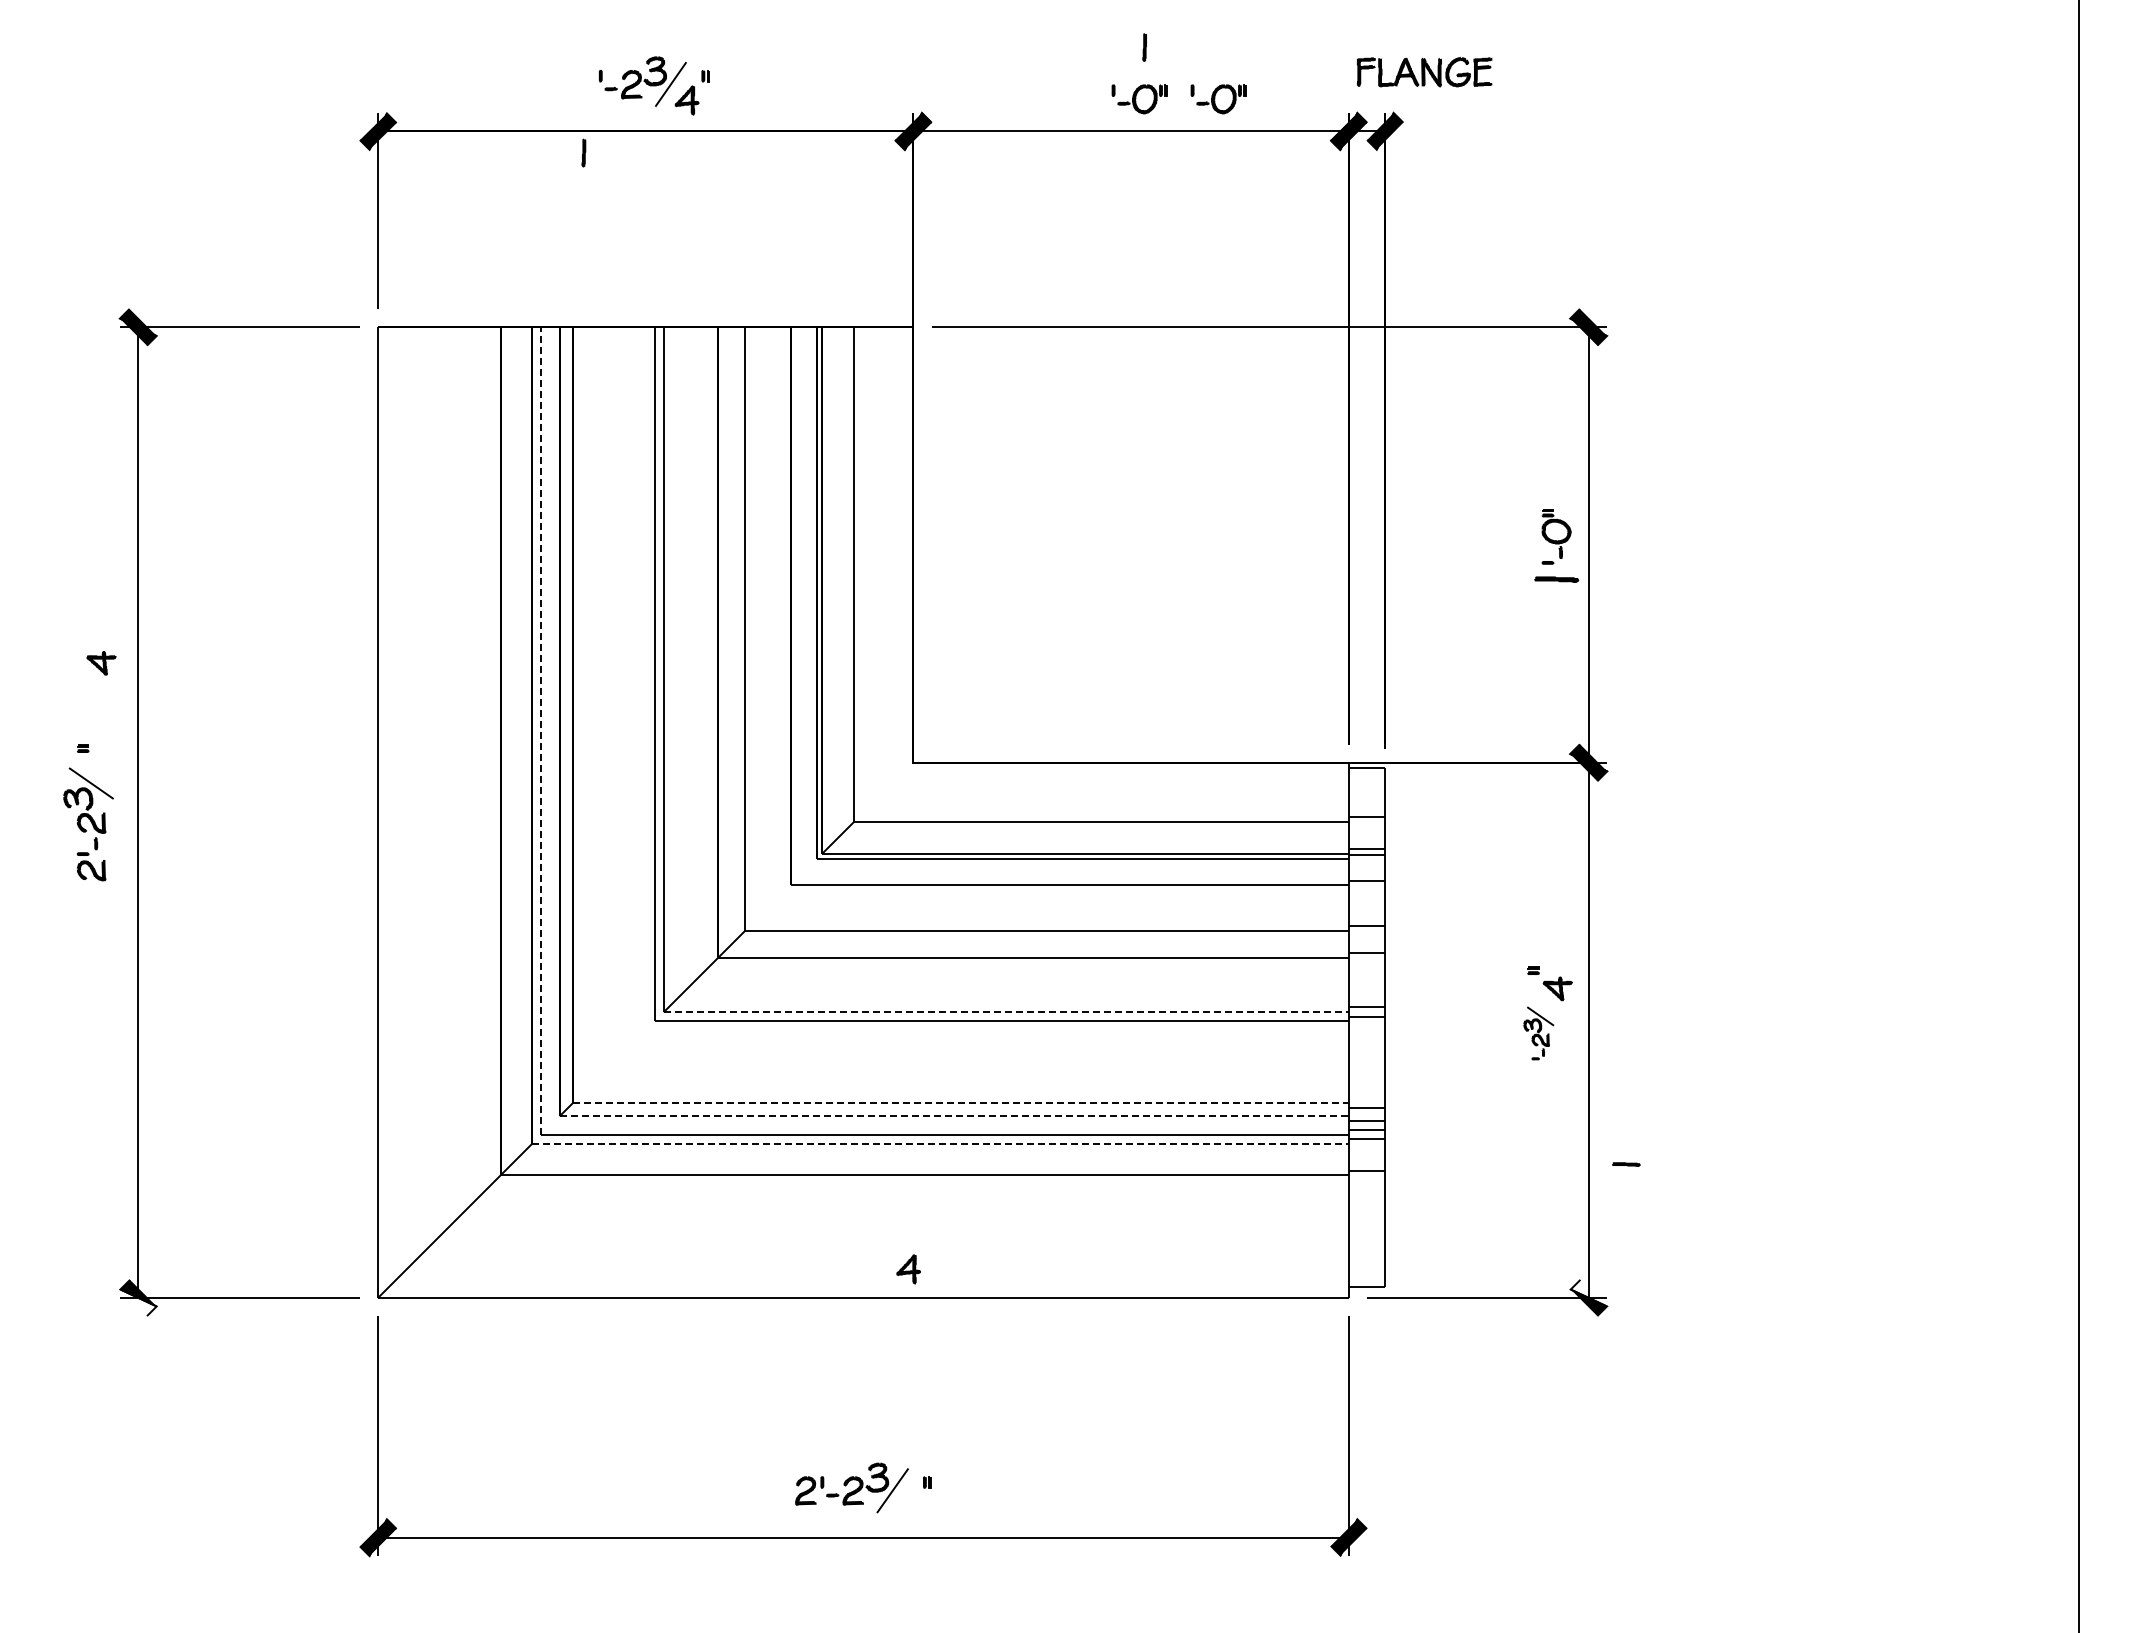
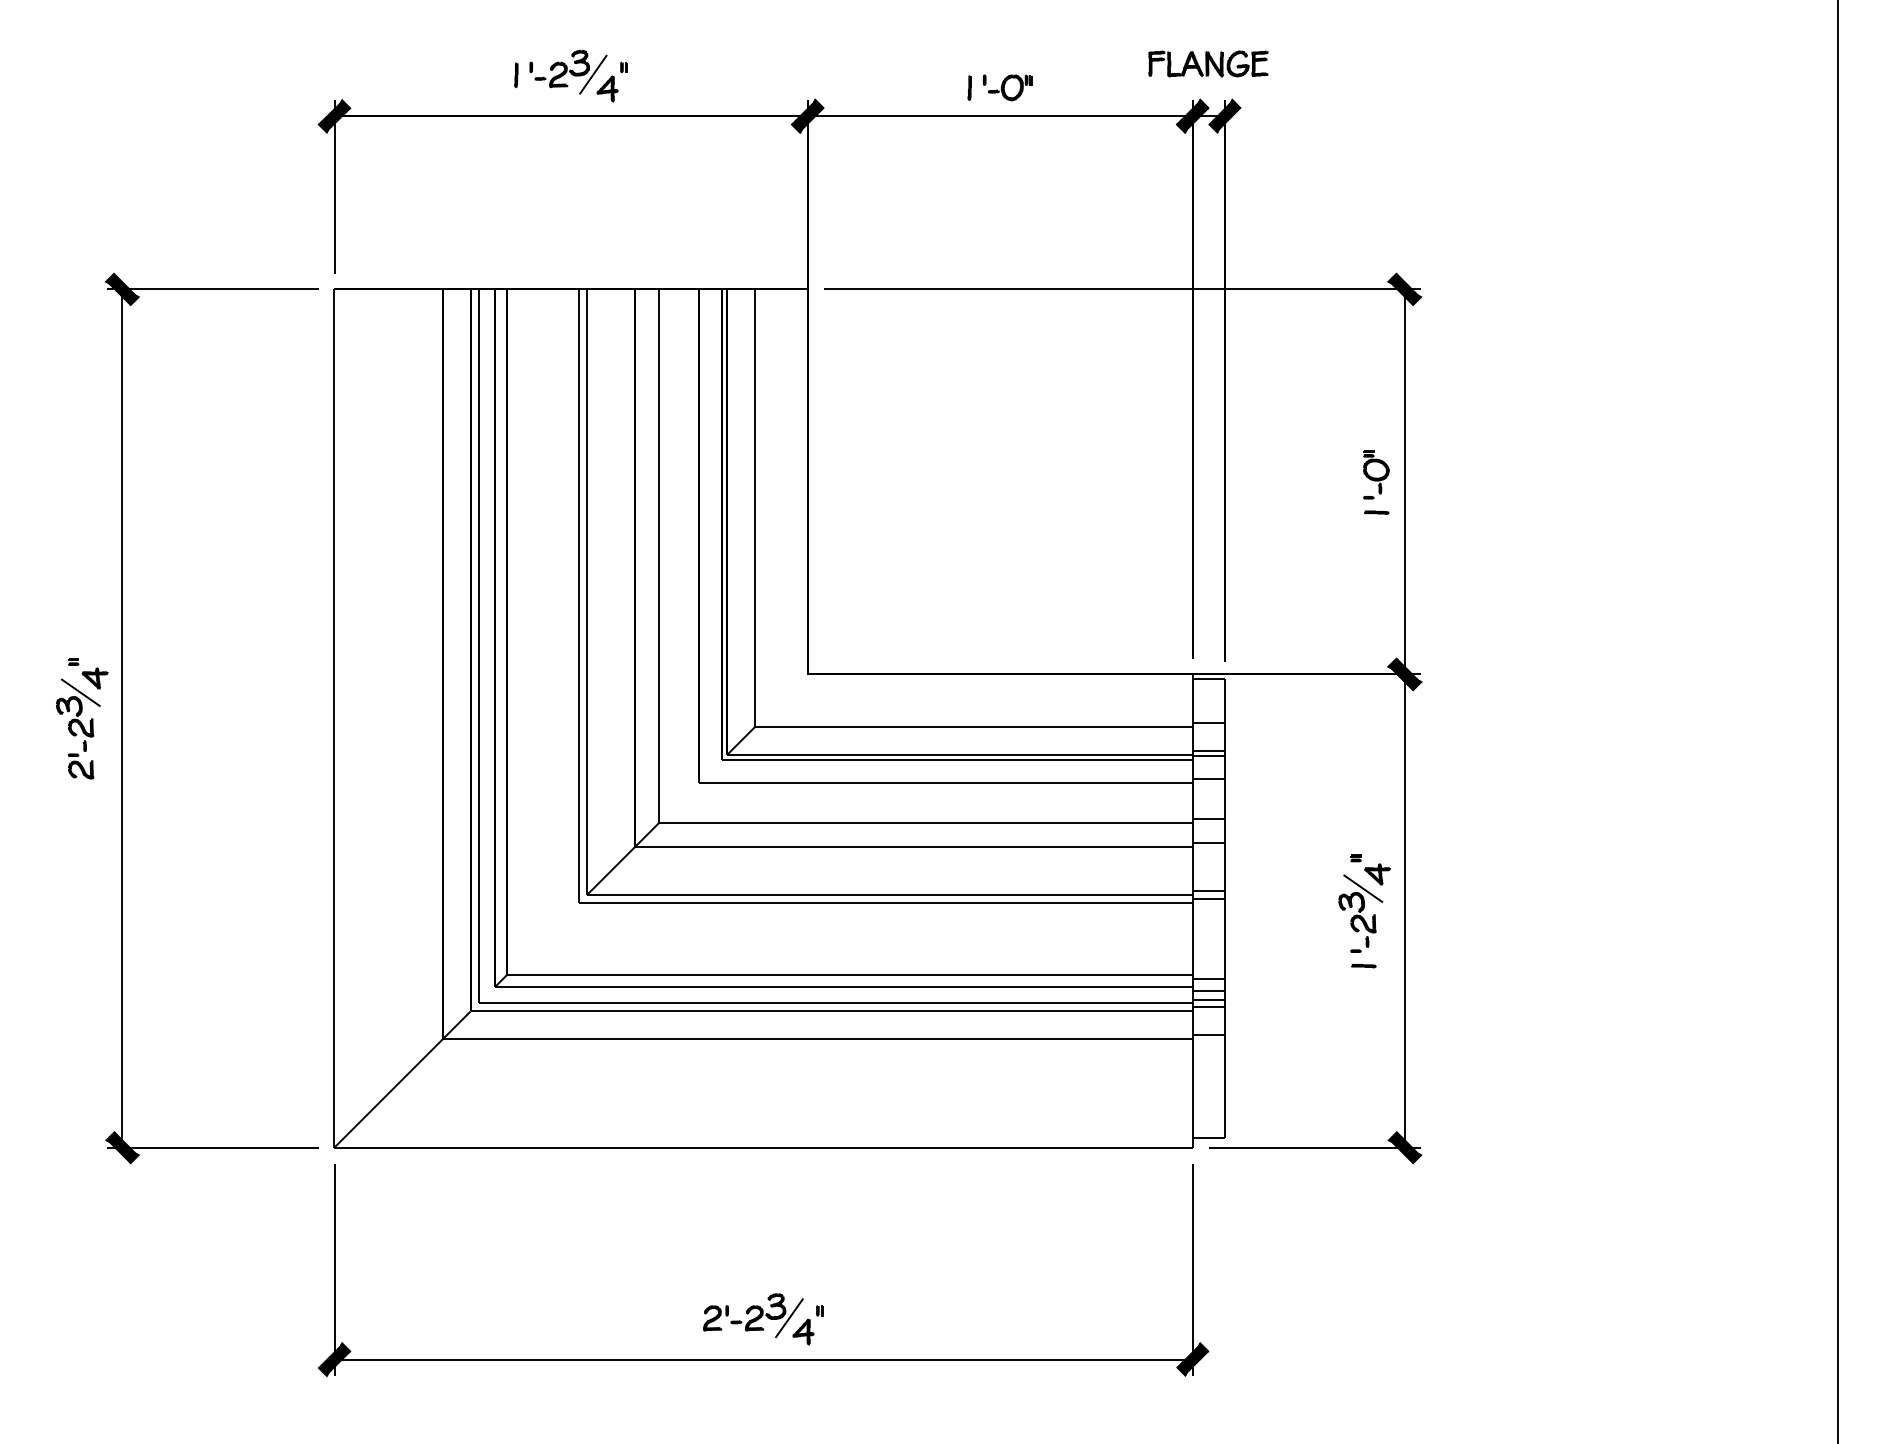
line: (1144, 47) -> (969, 88), moved
part: (1424, 72) -> (1208, 64), moved
part: (1218, 99) -> (1077, 88), removed
part: (583, 152) -> (516, 74), moved
part: (1556, 579) -> (1376, 512), size x0.62
part: (101, 663) -> (95, 678), moved
line: (541, 731) -> (478, 646), dashed -> solid
line: (1006, 1012) -> (890, 895), dashed -> solid
part: (1538, 1033) -> (1360, 913), size x1.67
line: (961, 1102) -> (850, 974), dashed -> solid
line: (954, 1116) -> (844, 987), dashed -> solid
line: (940, 1143) -> (831, 1011), dashed -> solid
line: (1626, 1164) -> (1363, 966), moved
part: (908, 1269) -> (803, 1332), moved
fill: (1588, 1292) -> (1404, 1142), added
fill: (138, 1302) -> (122, 1151), added

